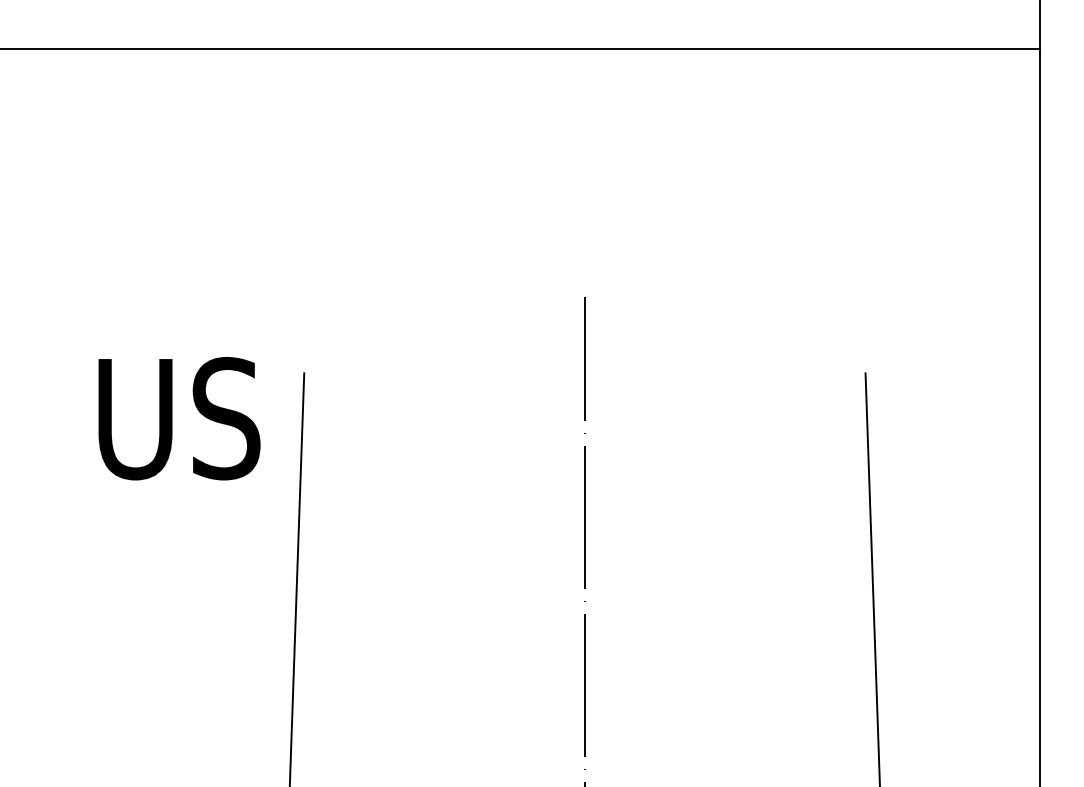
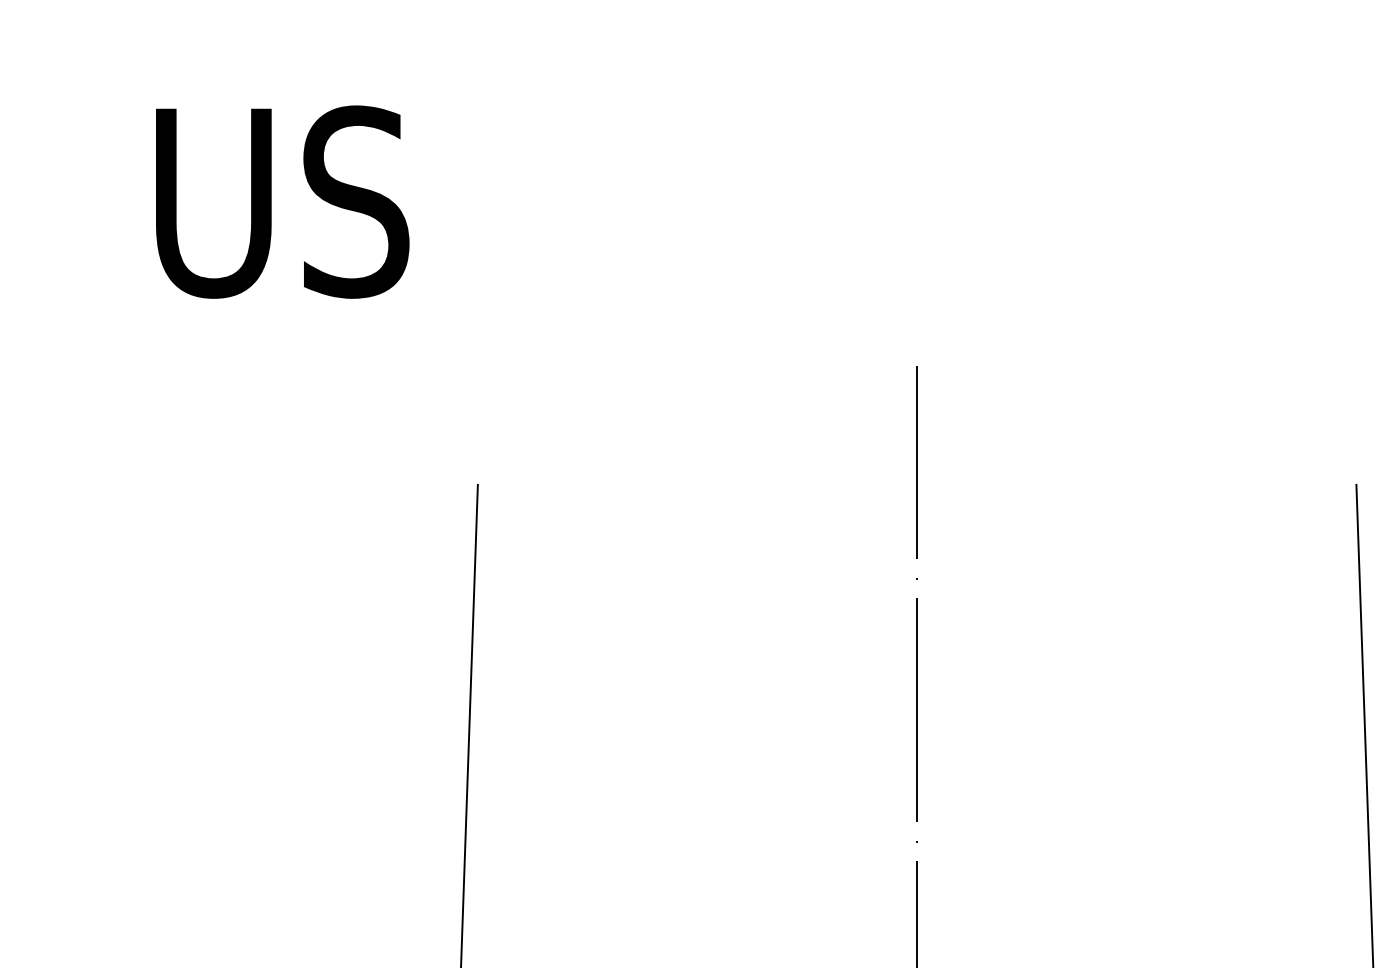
text: (179, 418) -> (282, 201), moved

